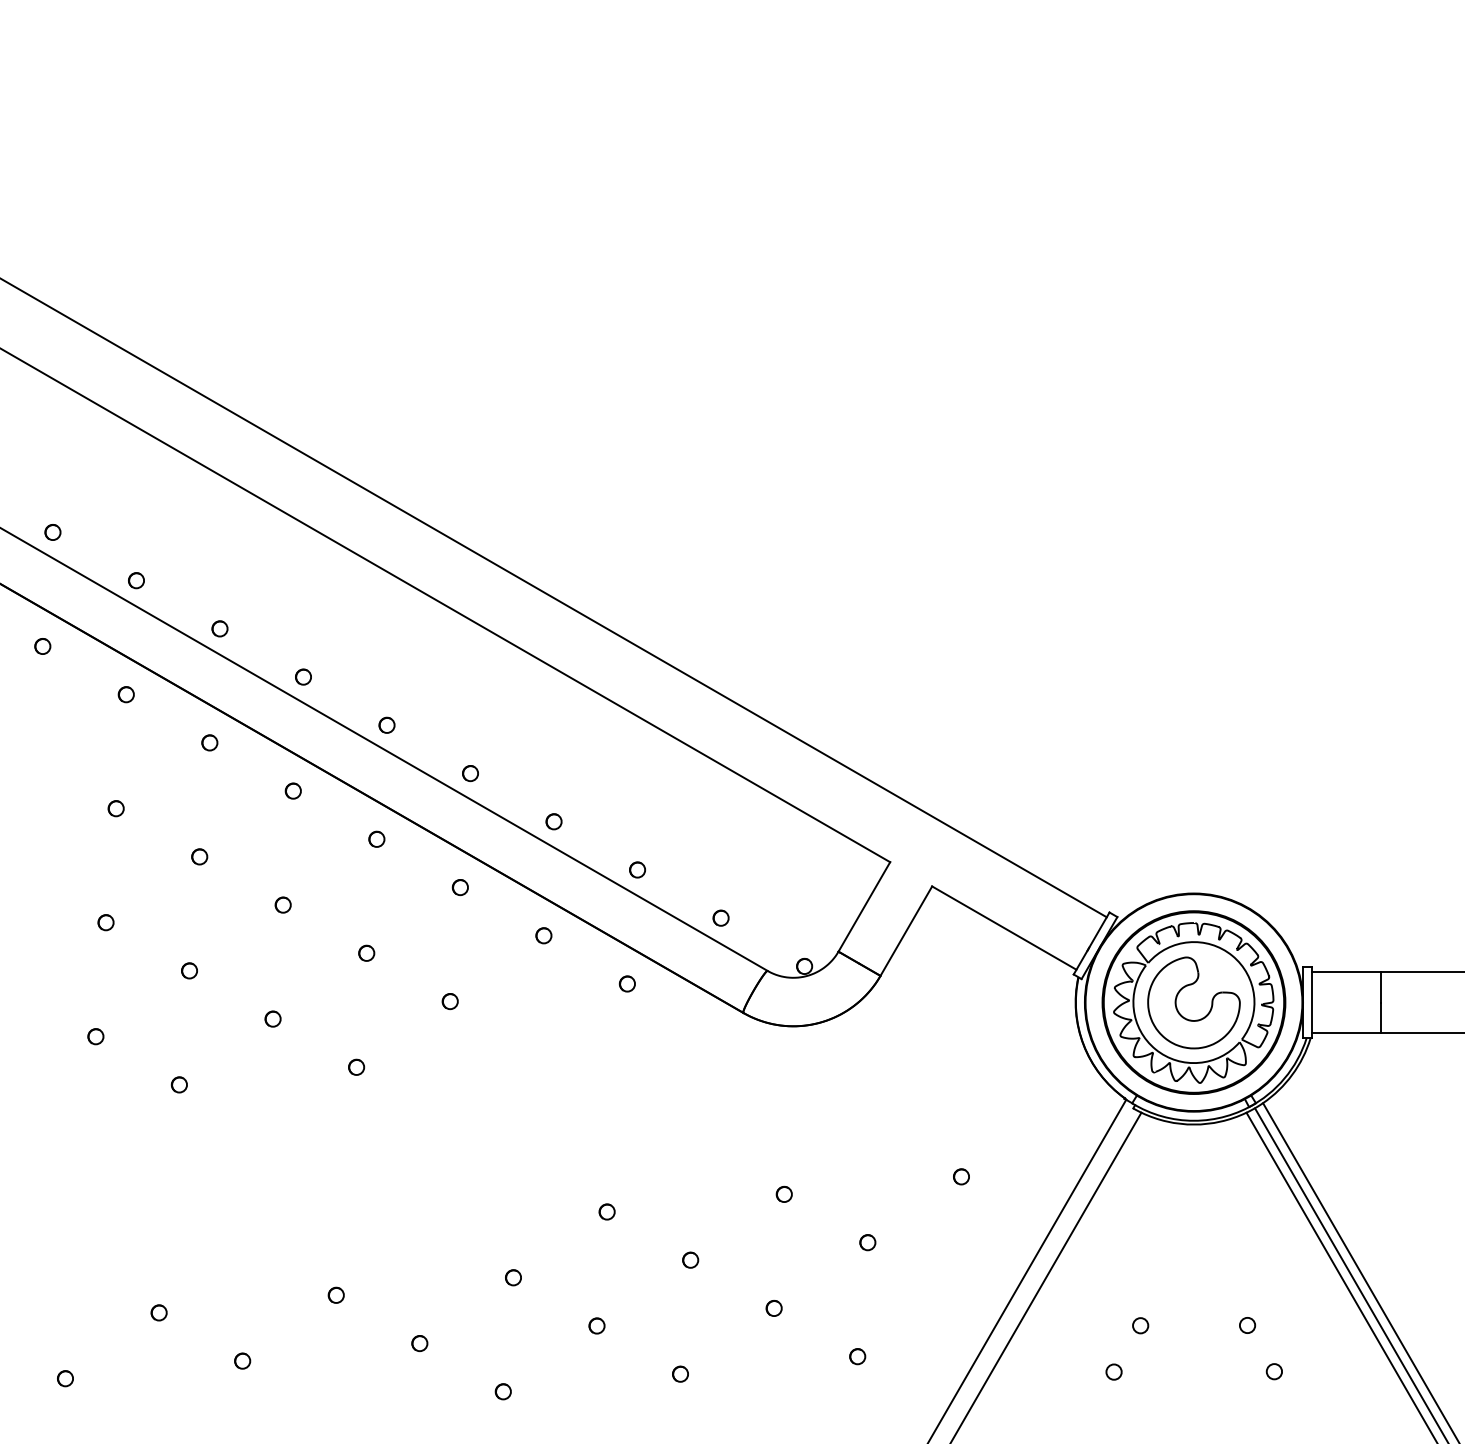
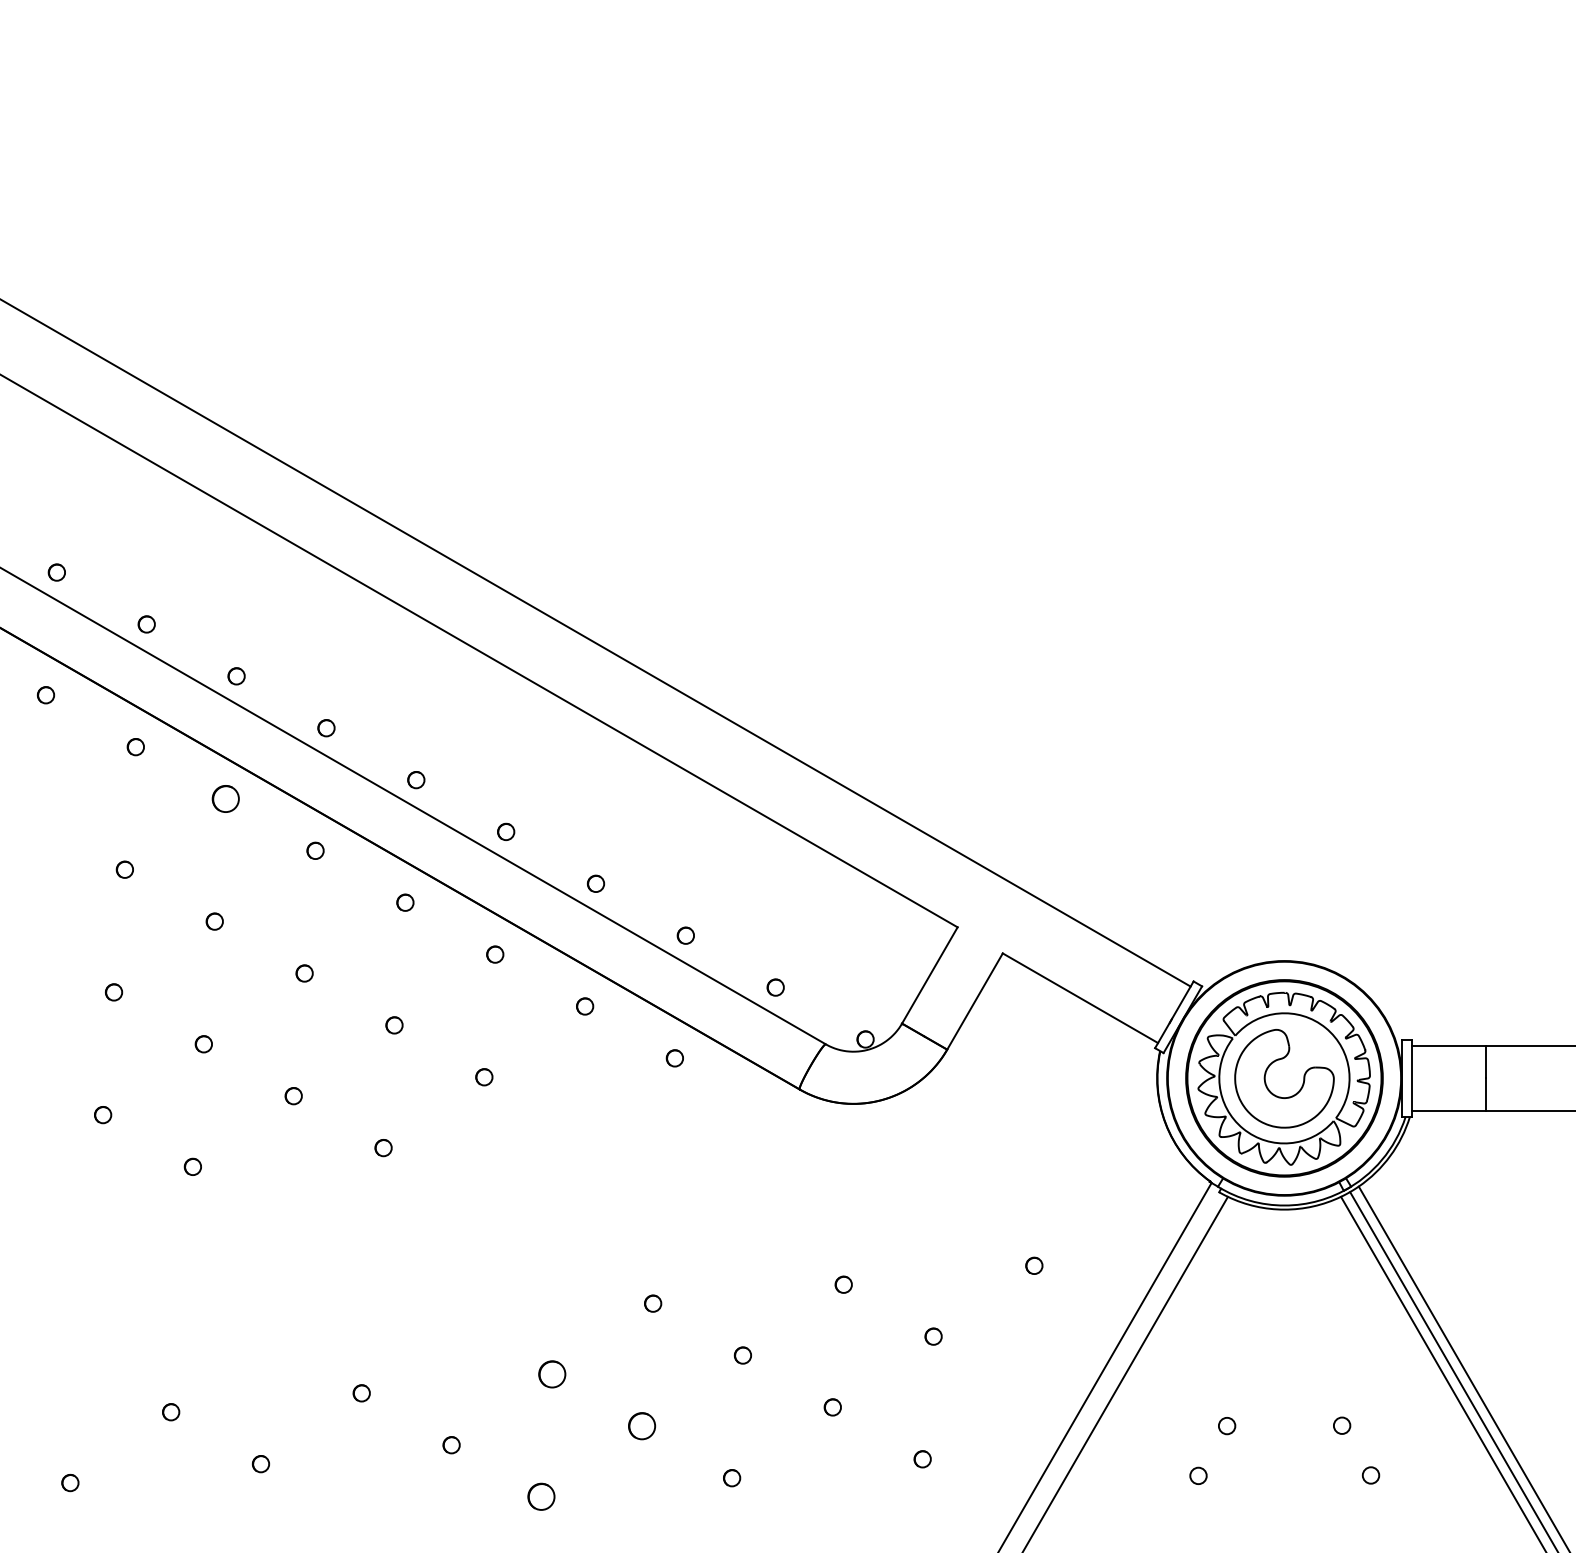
part: (209, 742) -> (225, 798), size x1.6
circle: (513, 1277) -> (552, 1374), size x1.6
circle: (597, 1326) -> (642, 1426), size x1.6
circle: (503, 1392) -> (541, 1497), size x1.6

